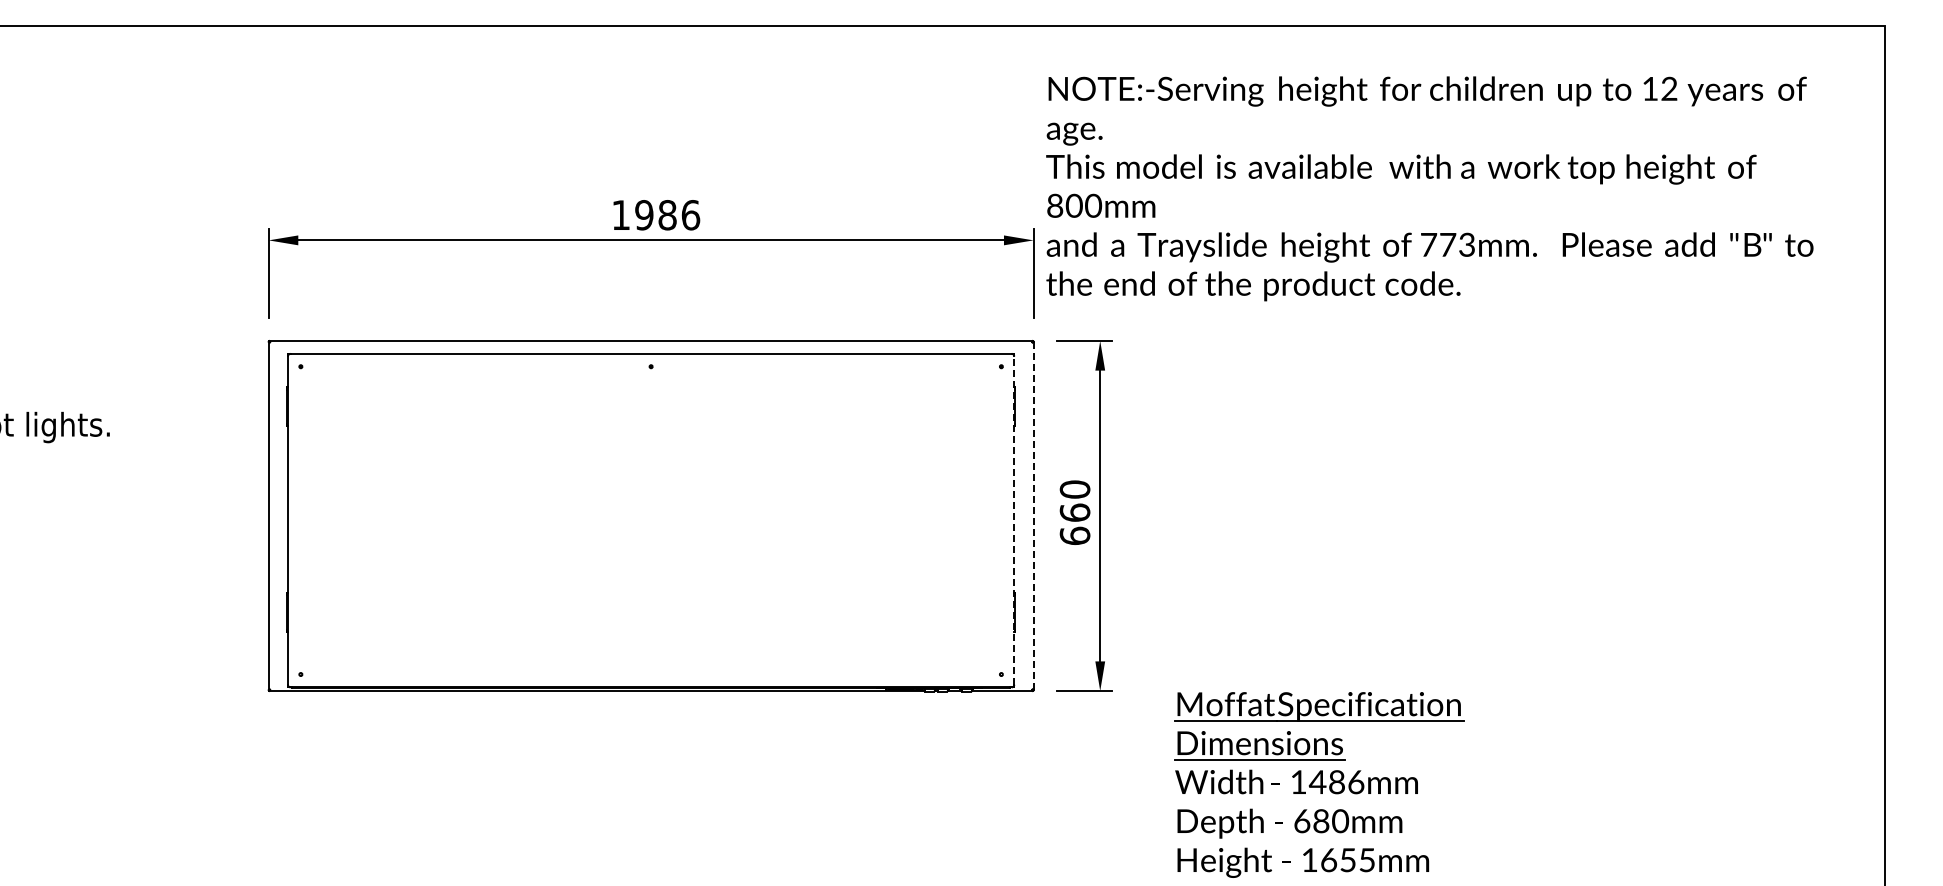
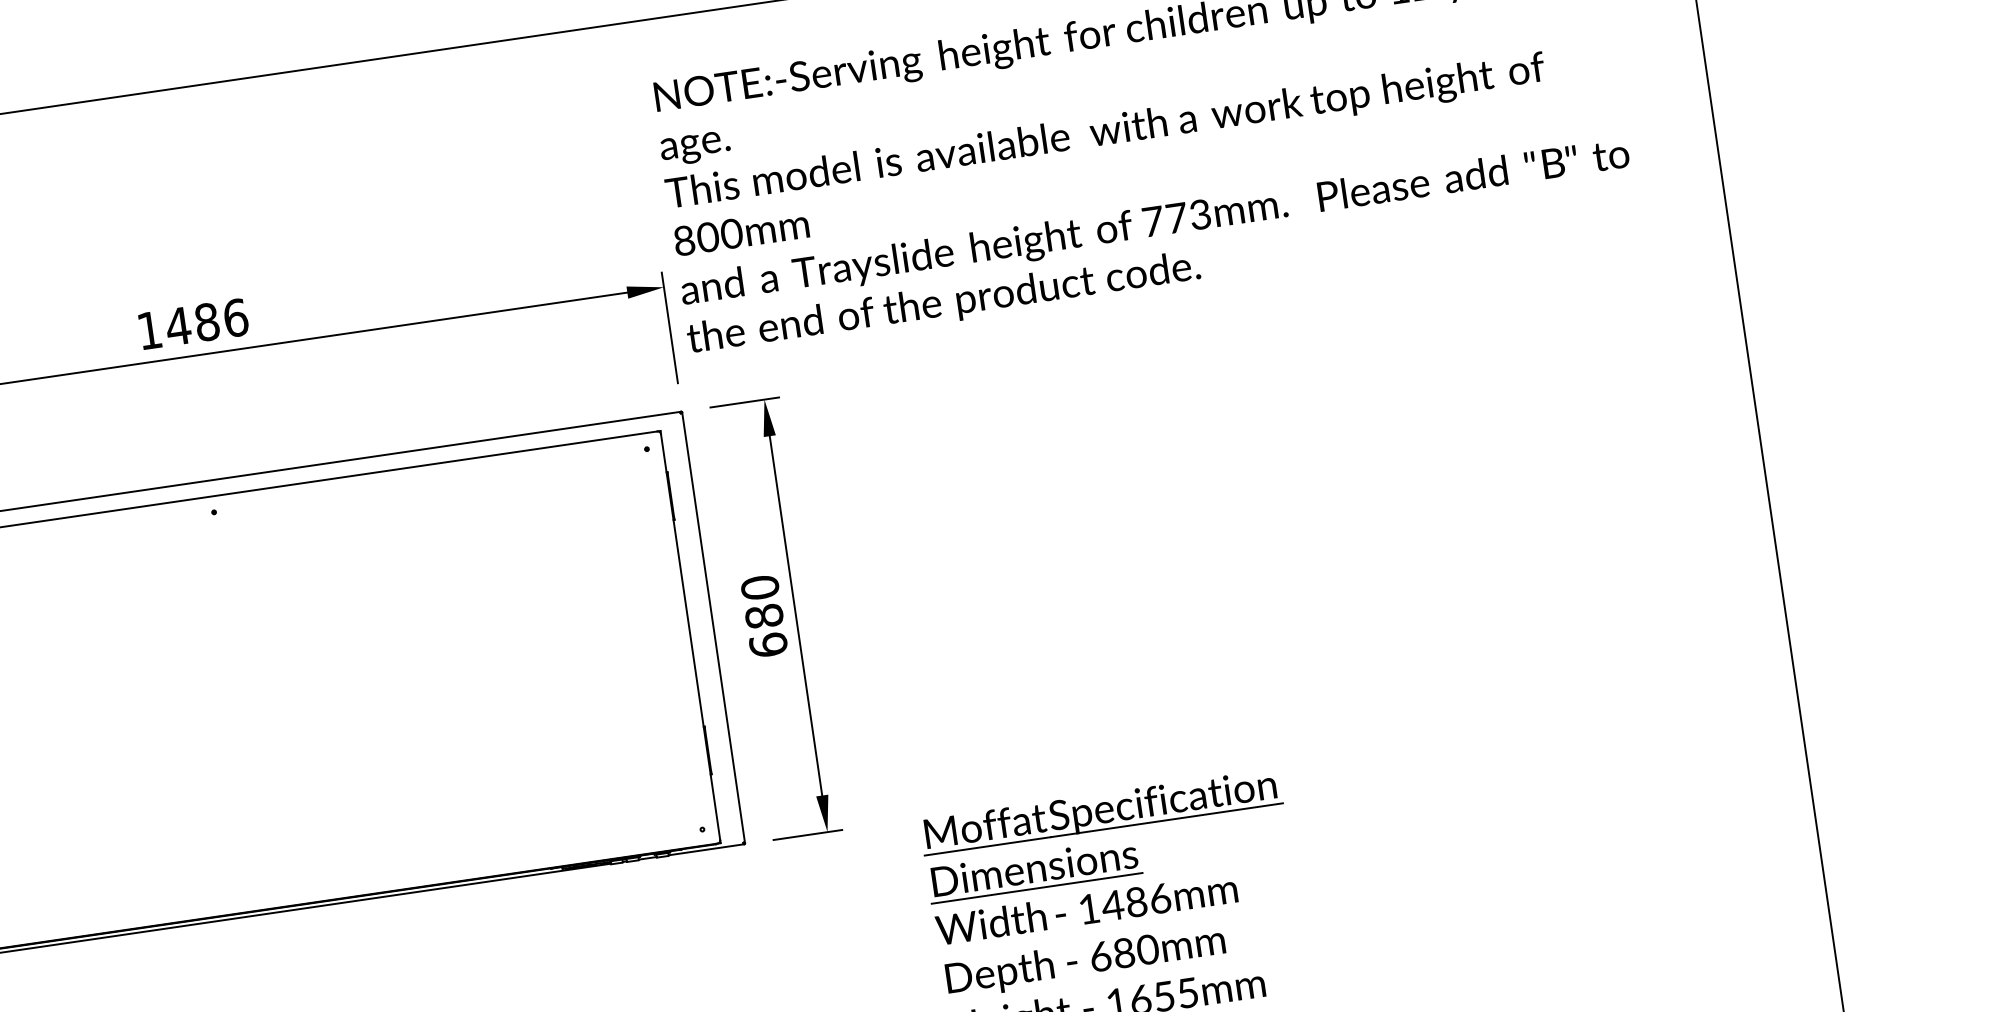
text: (643, 215) -> (177, 326), 1986 -> 1486
text: (1074, 512) -> (763, 616), 660 -> 680
line: (1033, 516) -> (713, 628), dashed -> solid
line: (1014, 520) -> (690, 636), dashed -> solid

